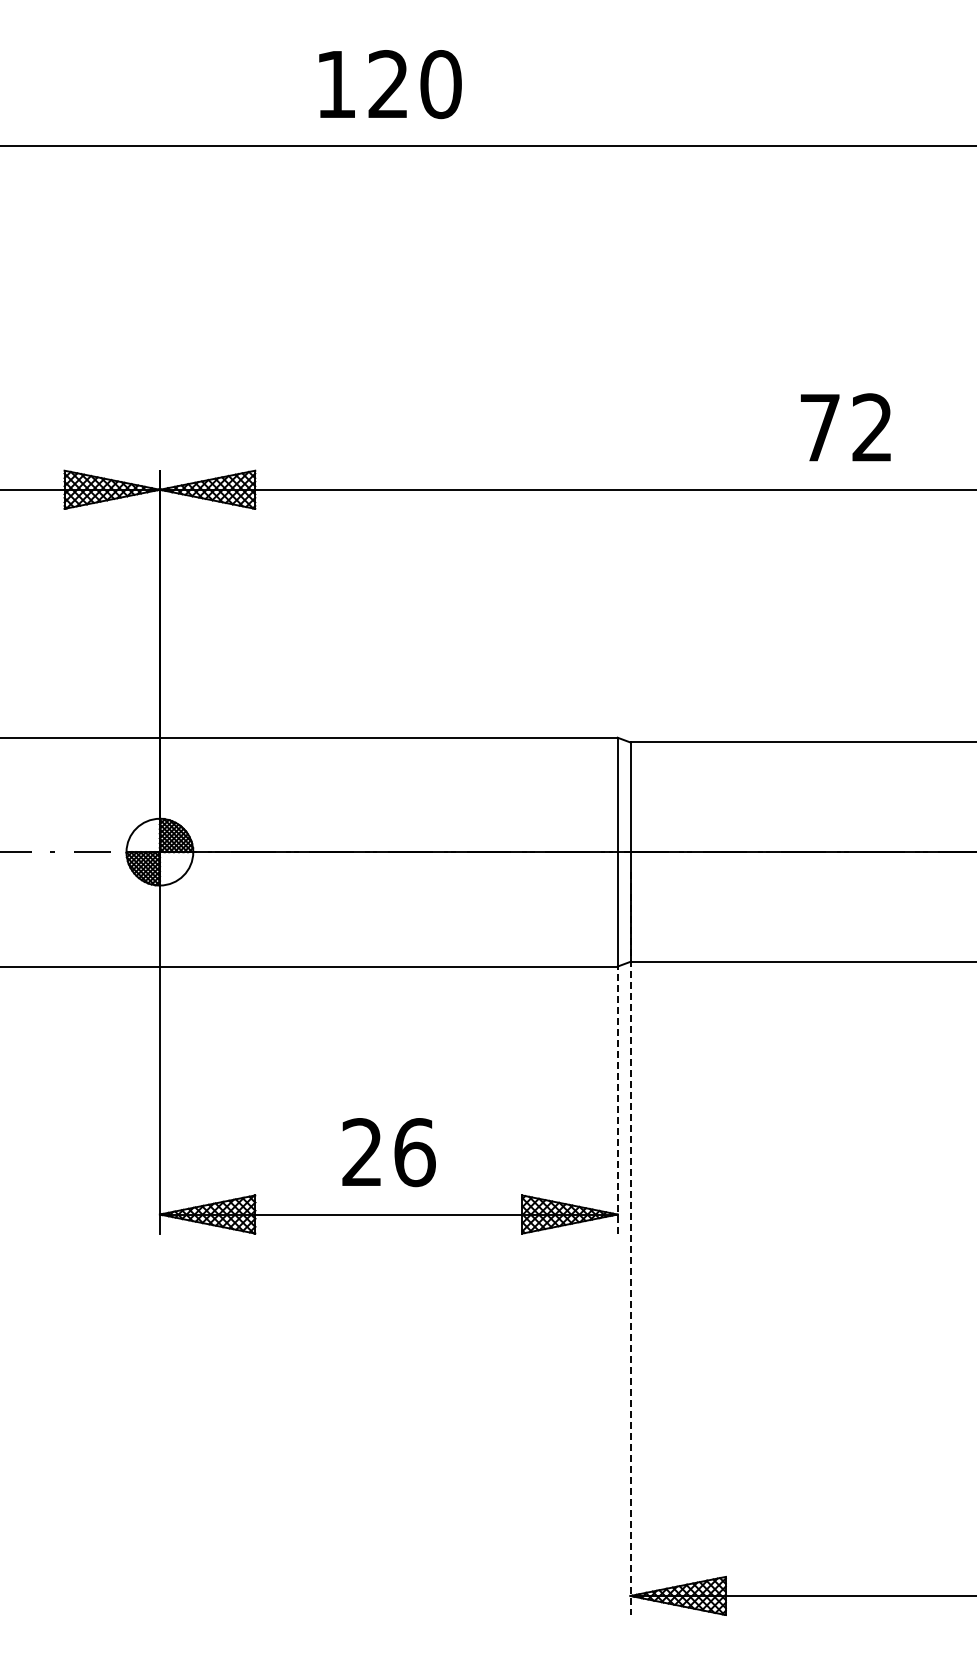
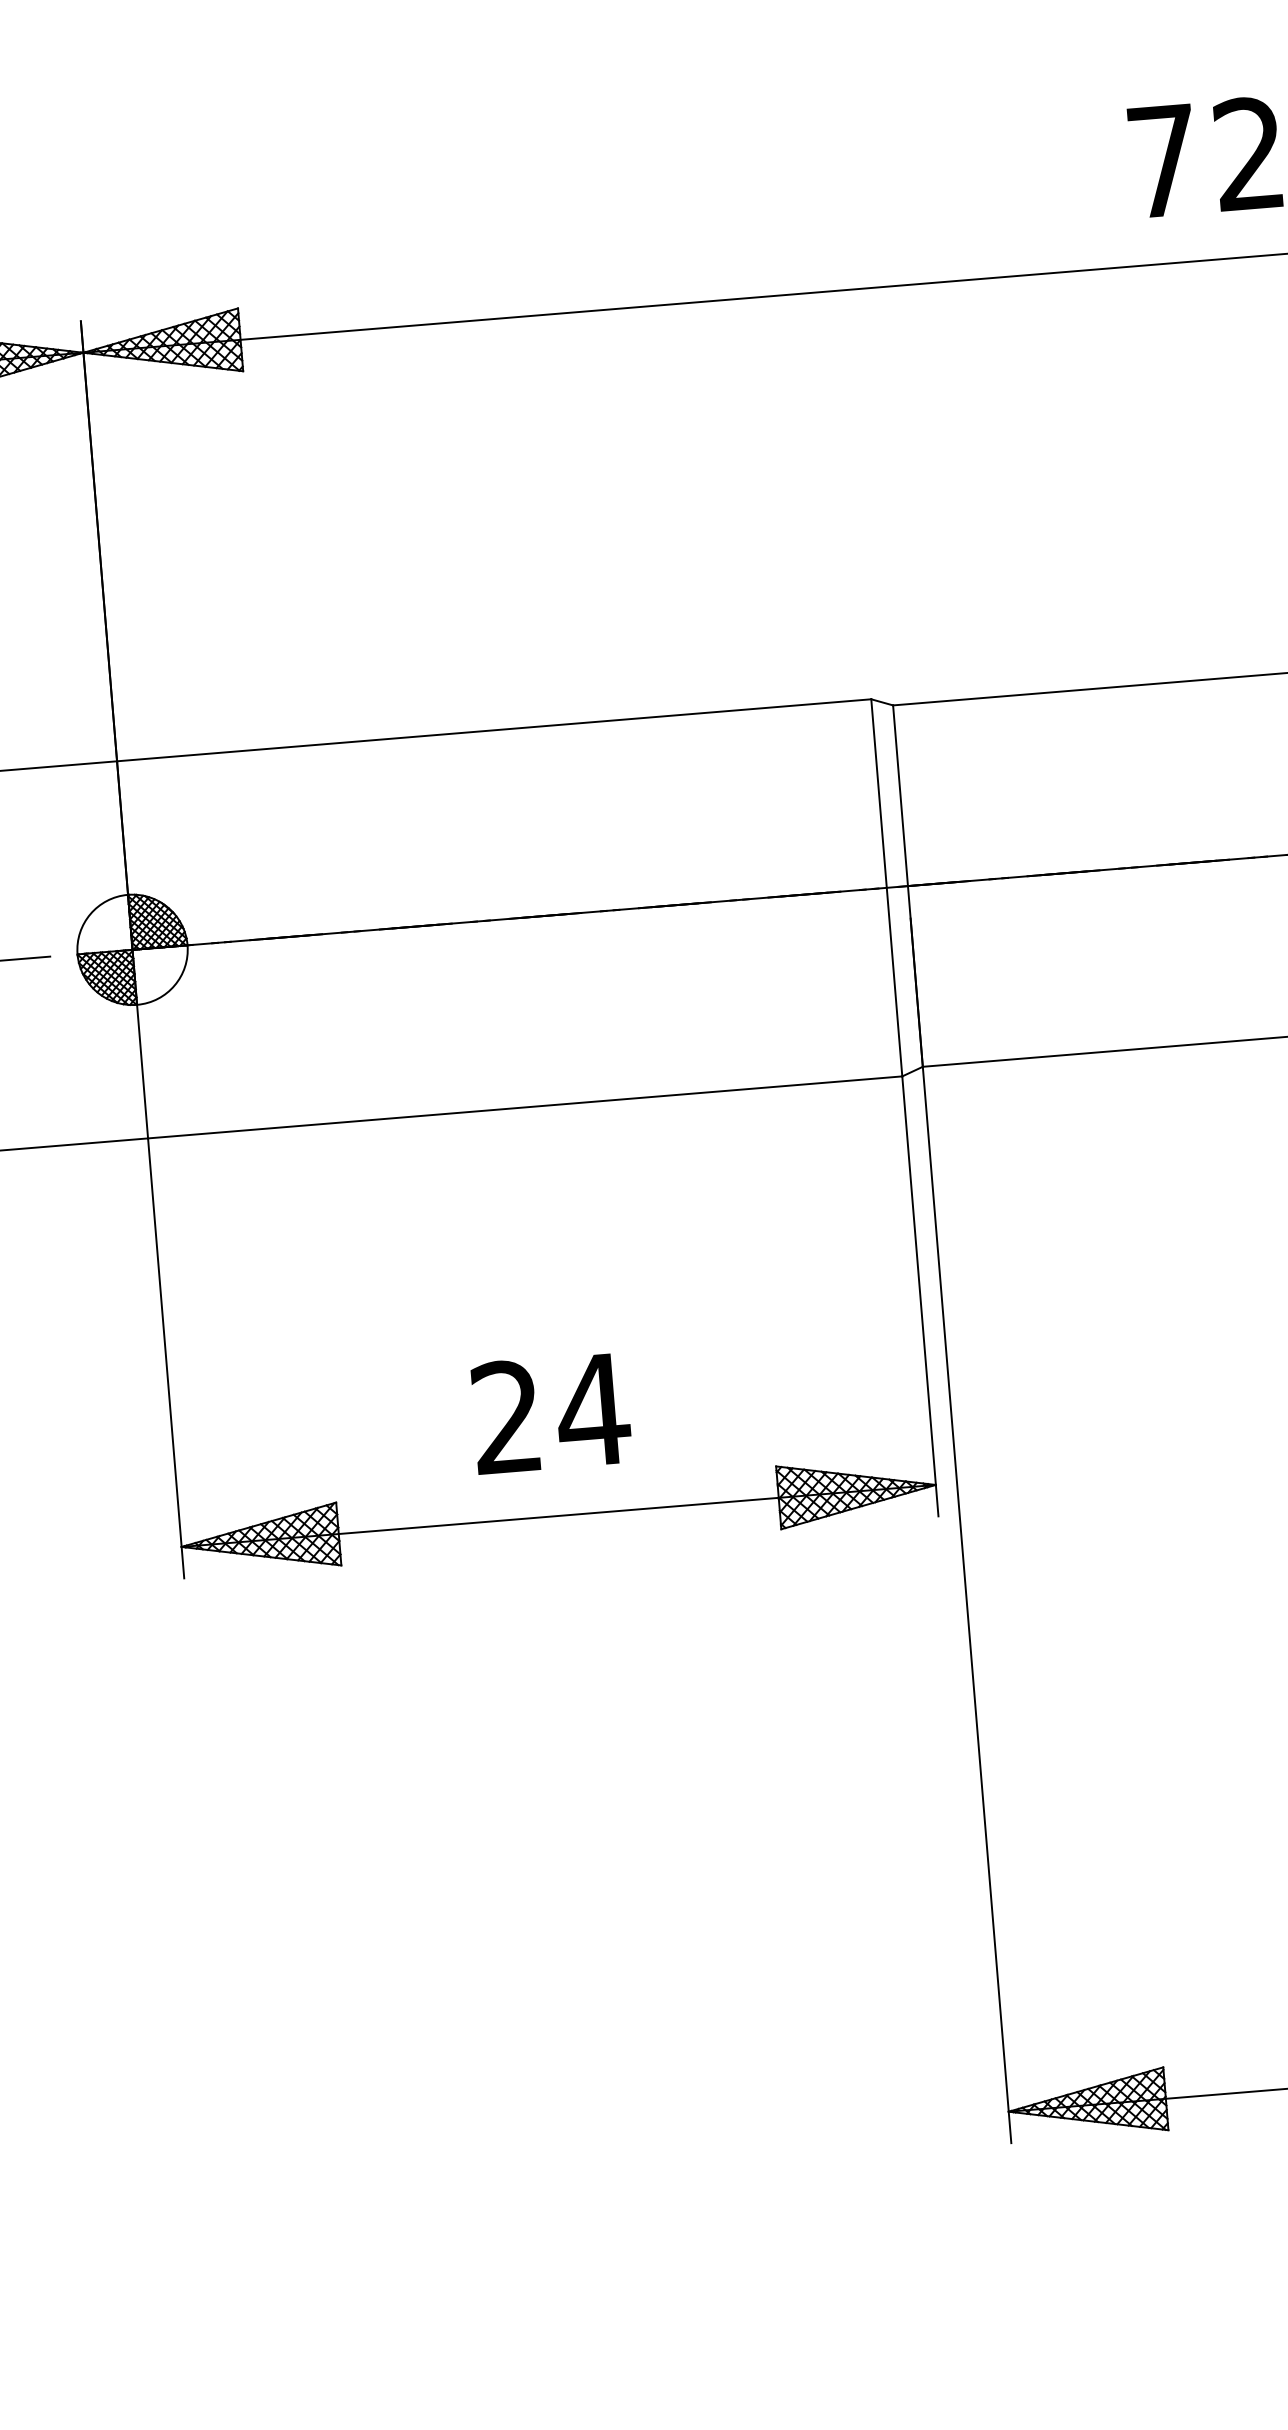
line: (617, 1100) -> (920, 1297), dashed -> solid
text: (414, 1152) -> (592, 1410), 26 -> 24
line: (630, 1243) -> (960, 1530), dashed -> solid

